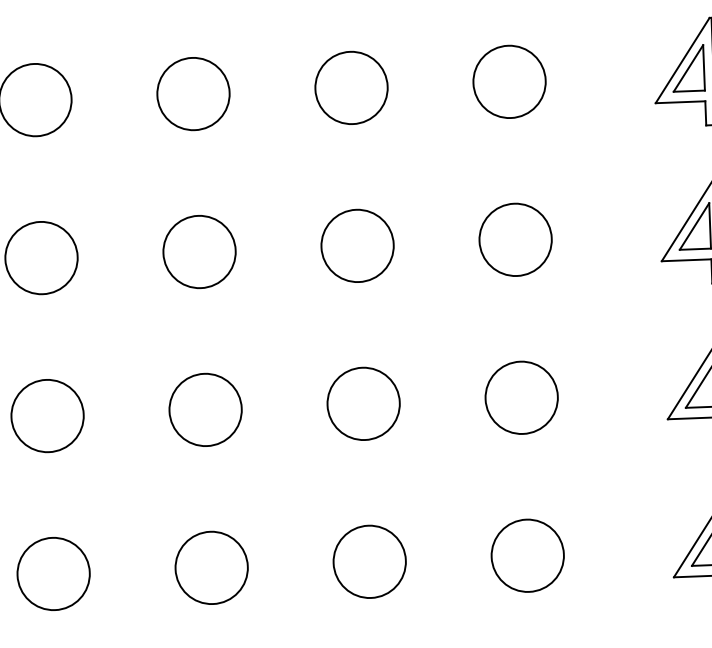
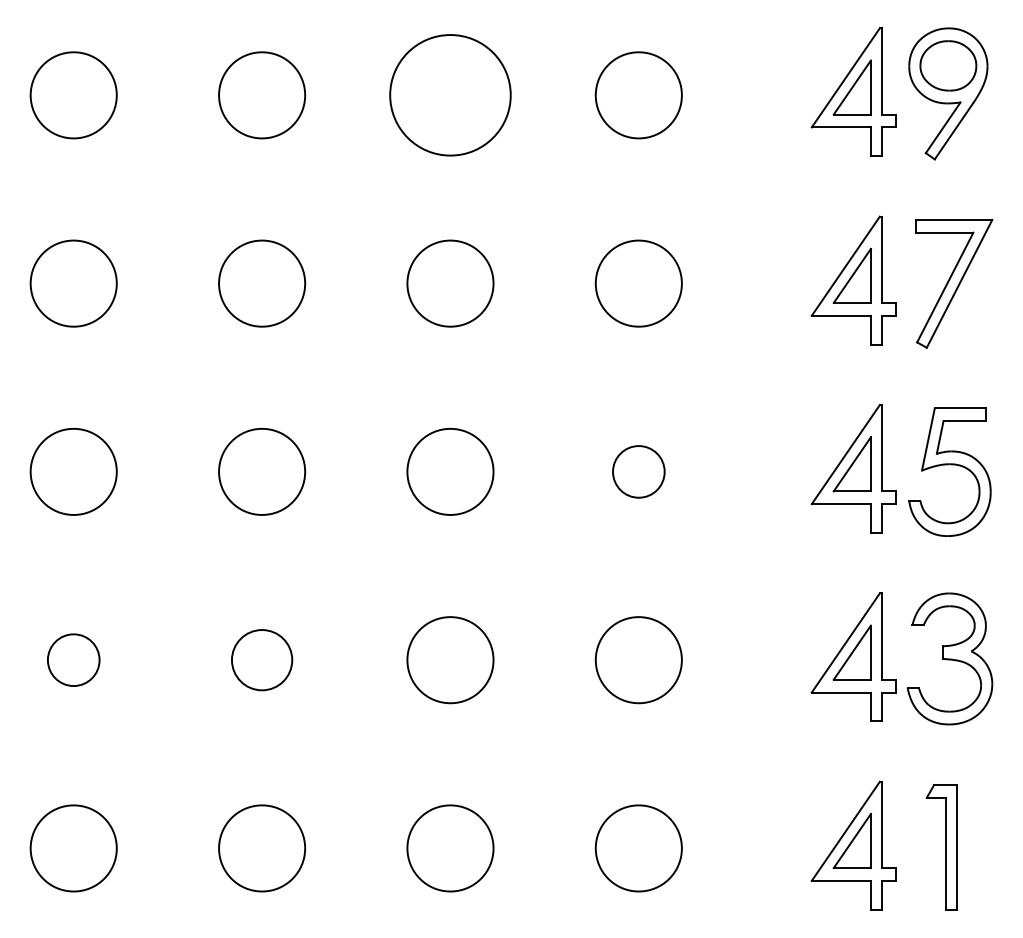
circle: (351, 88) -> (450, 95), size x1.4
circle: (521, 397) -> (638, 471), size x0.6
circle: (212, 568) -> (262, 660), size x0.7
circle: (53, 574) -> (73, 660), size x0.6

